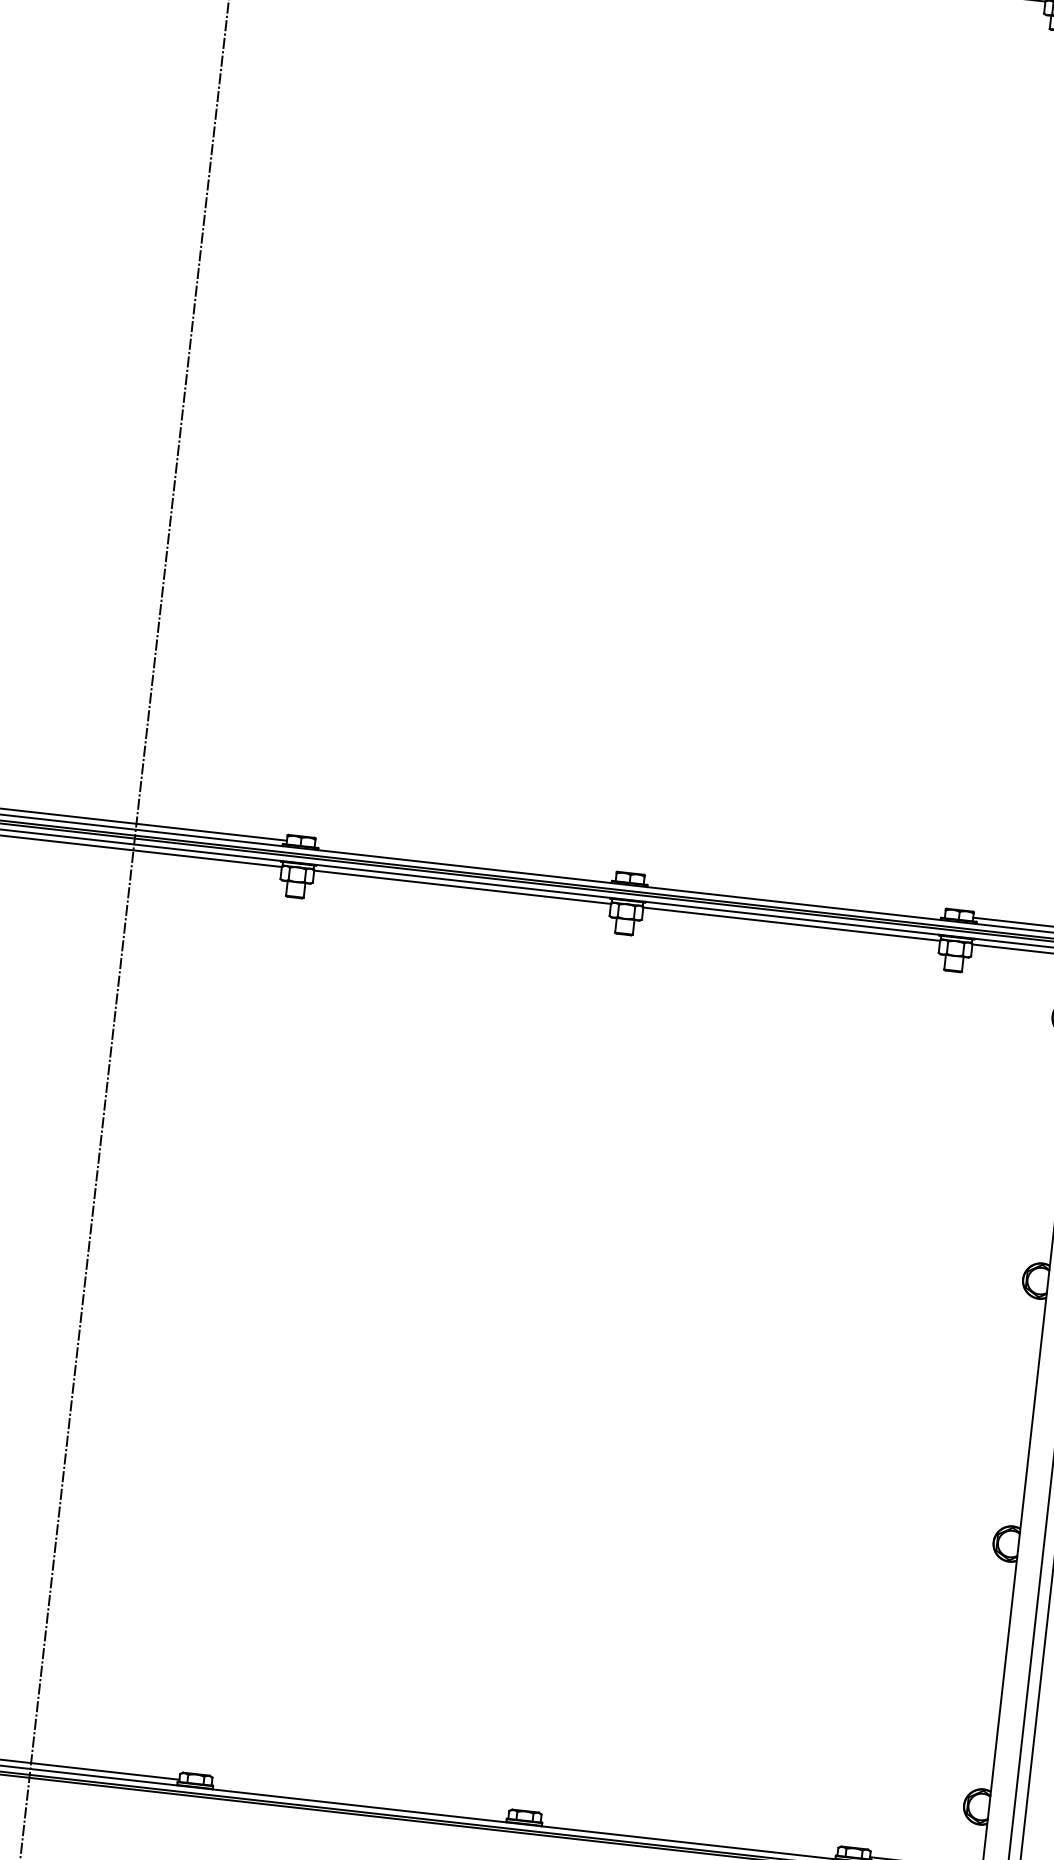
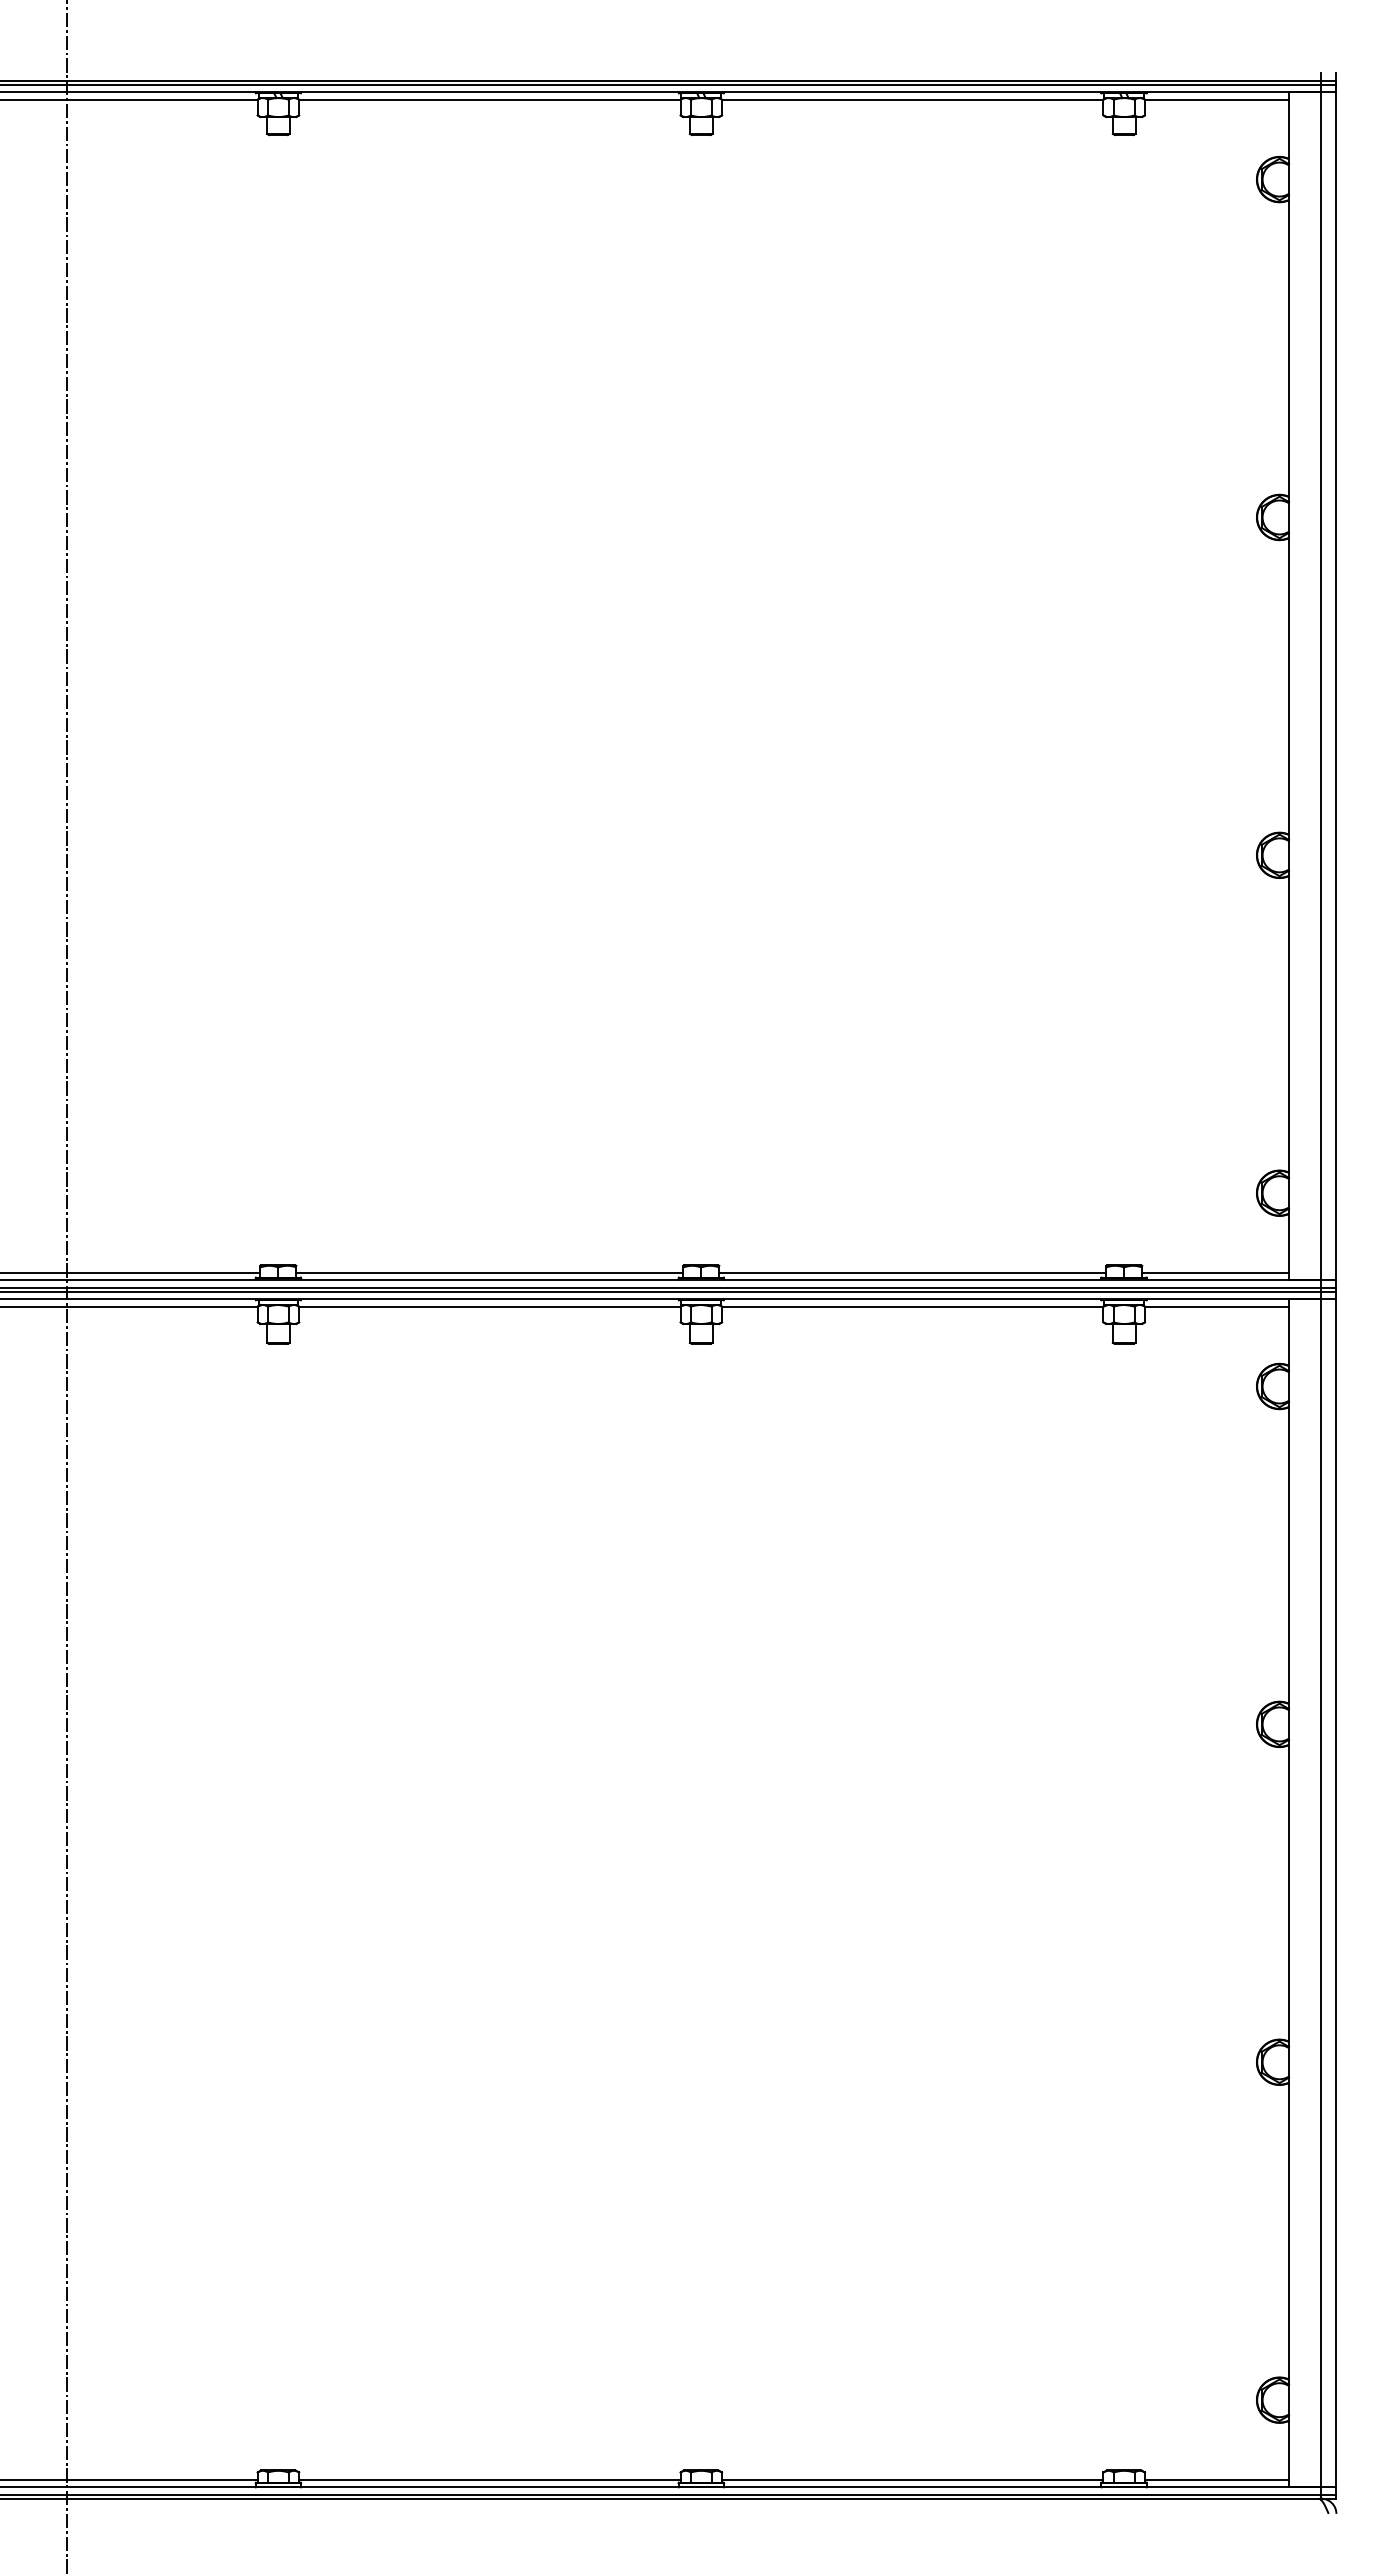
line: (465, 860) -> (489, 1272), added
line: (794, 897) -> (912, 1272), added
line: (359, 1799) -> (489, 2479), added
line: (689, 1836) -> (912, 2479), added

